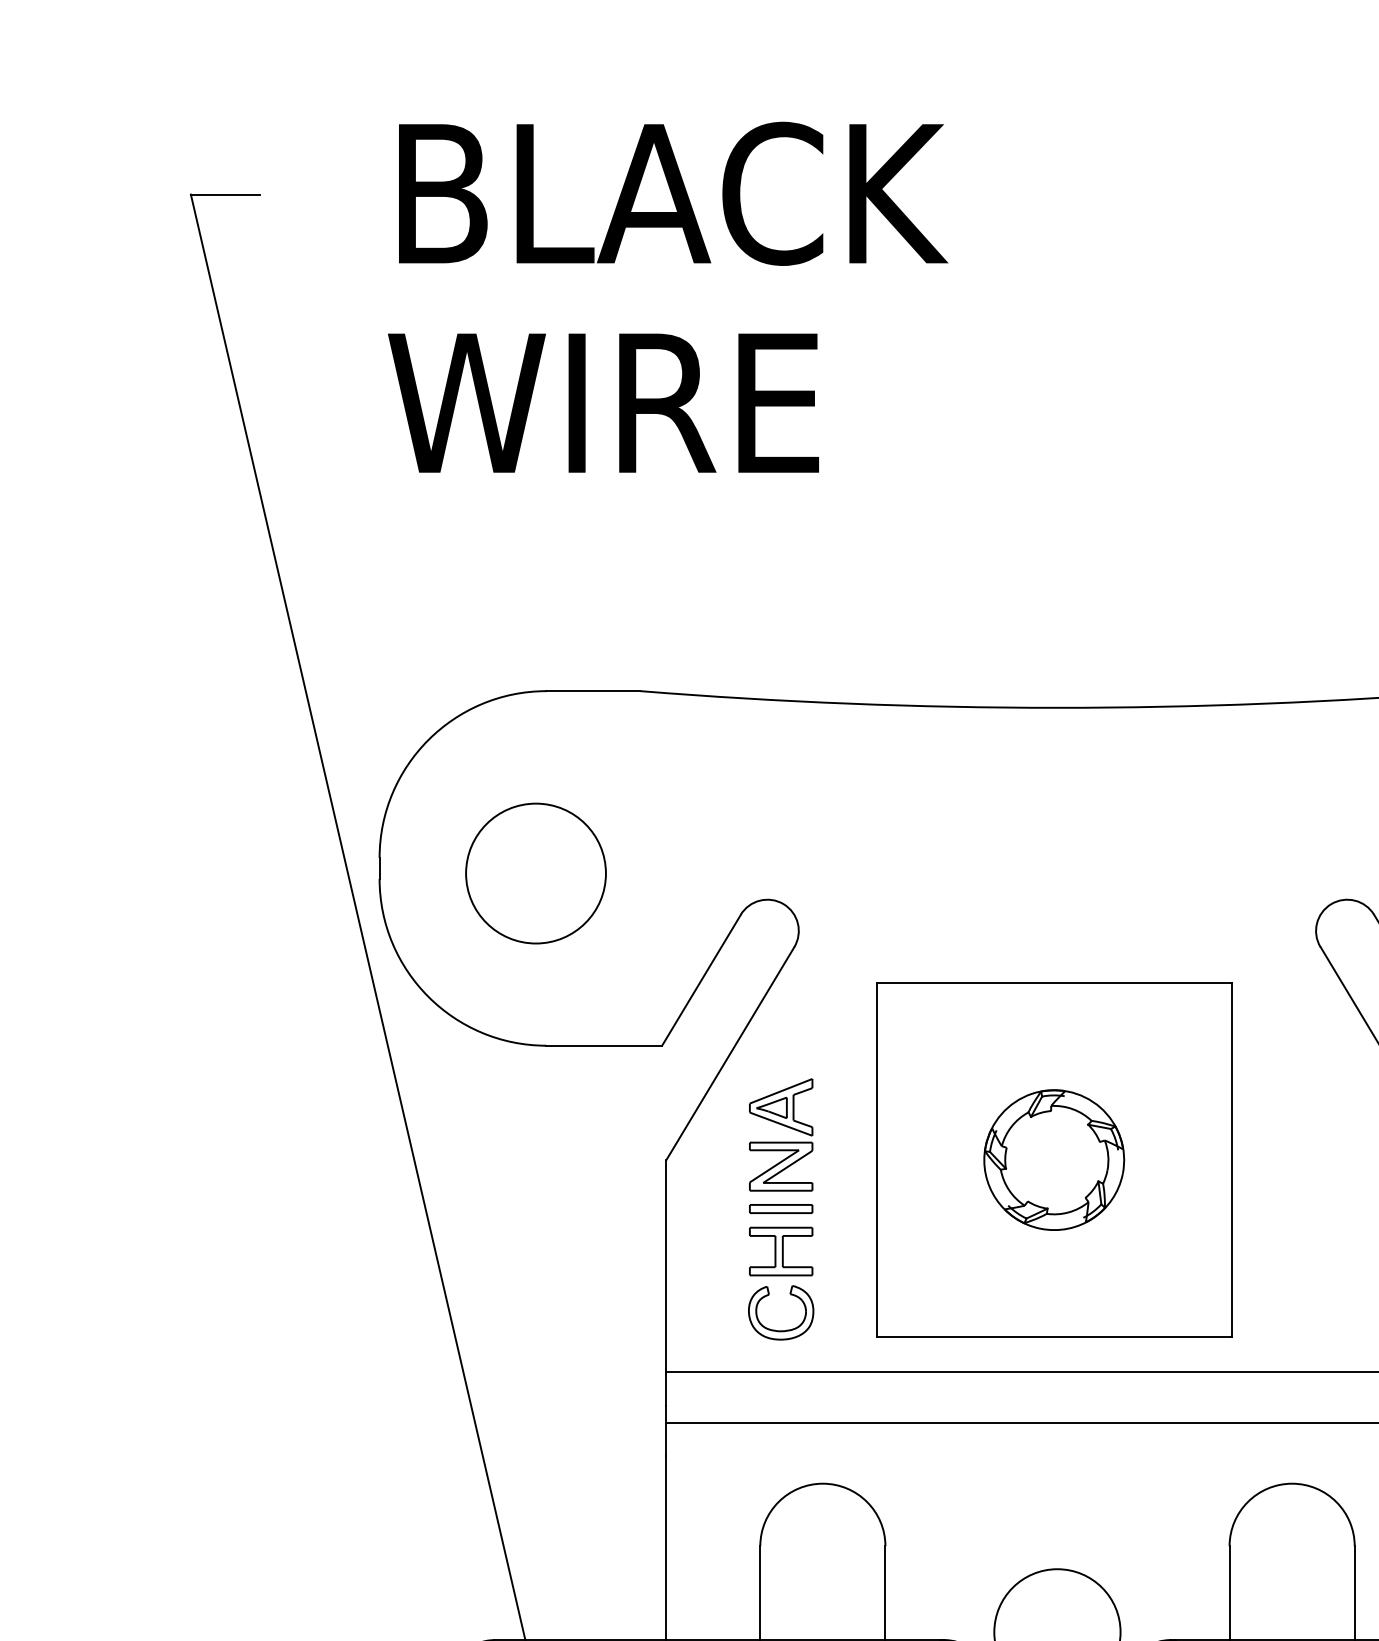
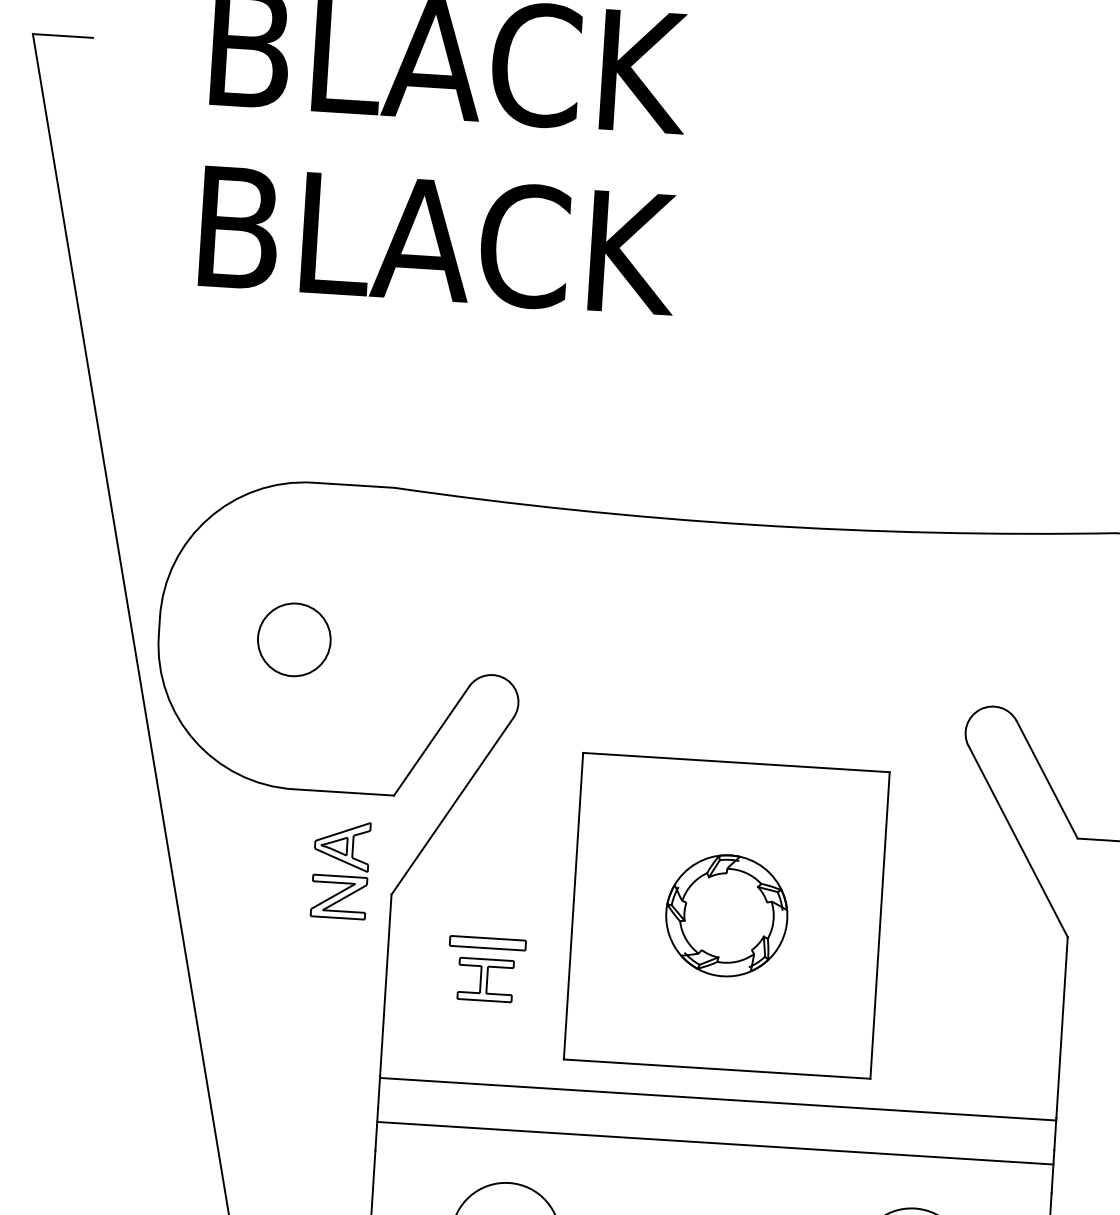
text: (668, 403) -> (434, 240), WIRE -> BLACK
circle: (535, 873) -> (293, 639), size x0.6
part: (781, 1141) -> (340, 875), moved
part: (781, 1208) -> (488, 942), size x1.4
part: (781, 1330) -> (481, 1048), removed

